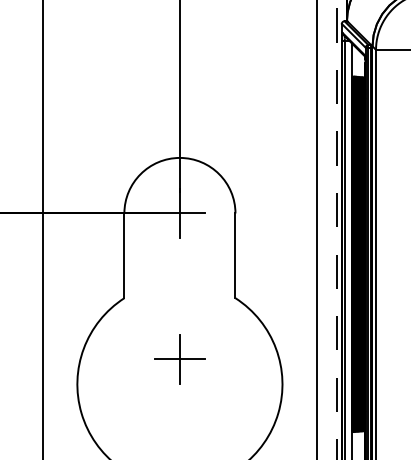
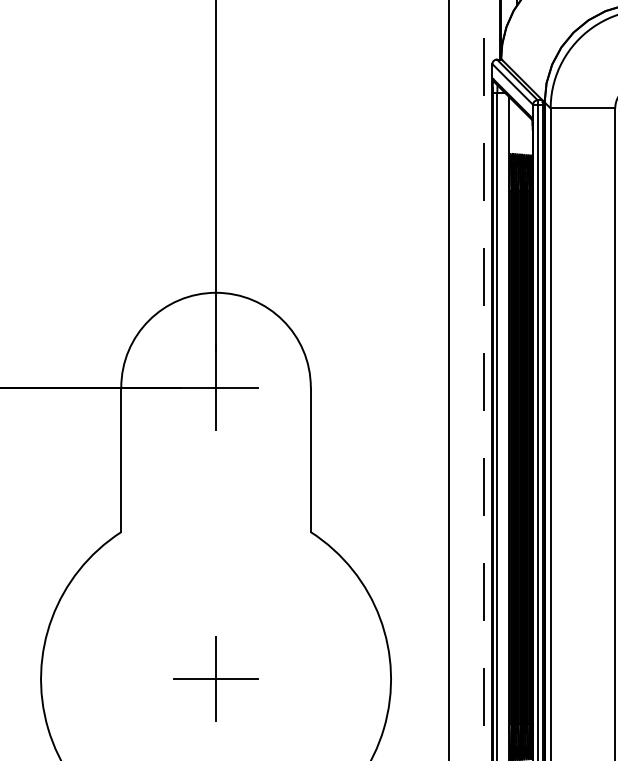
part: (179, 359) -> (215, 679), moved

